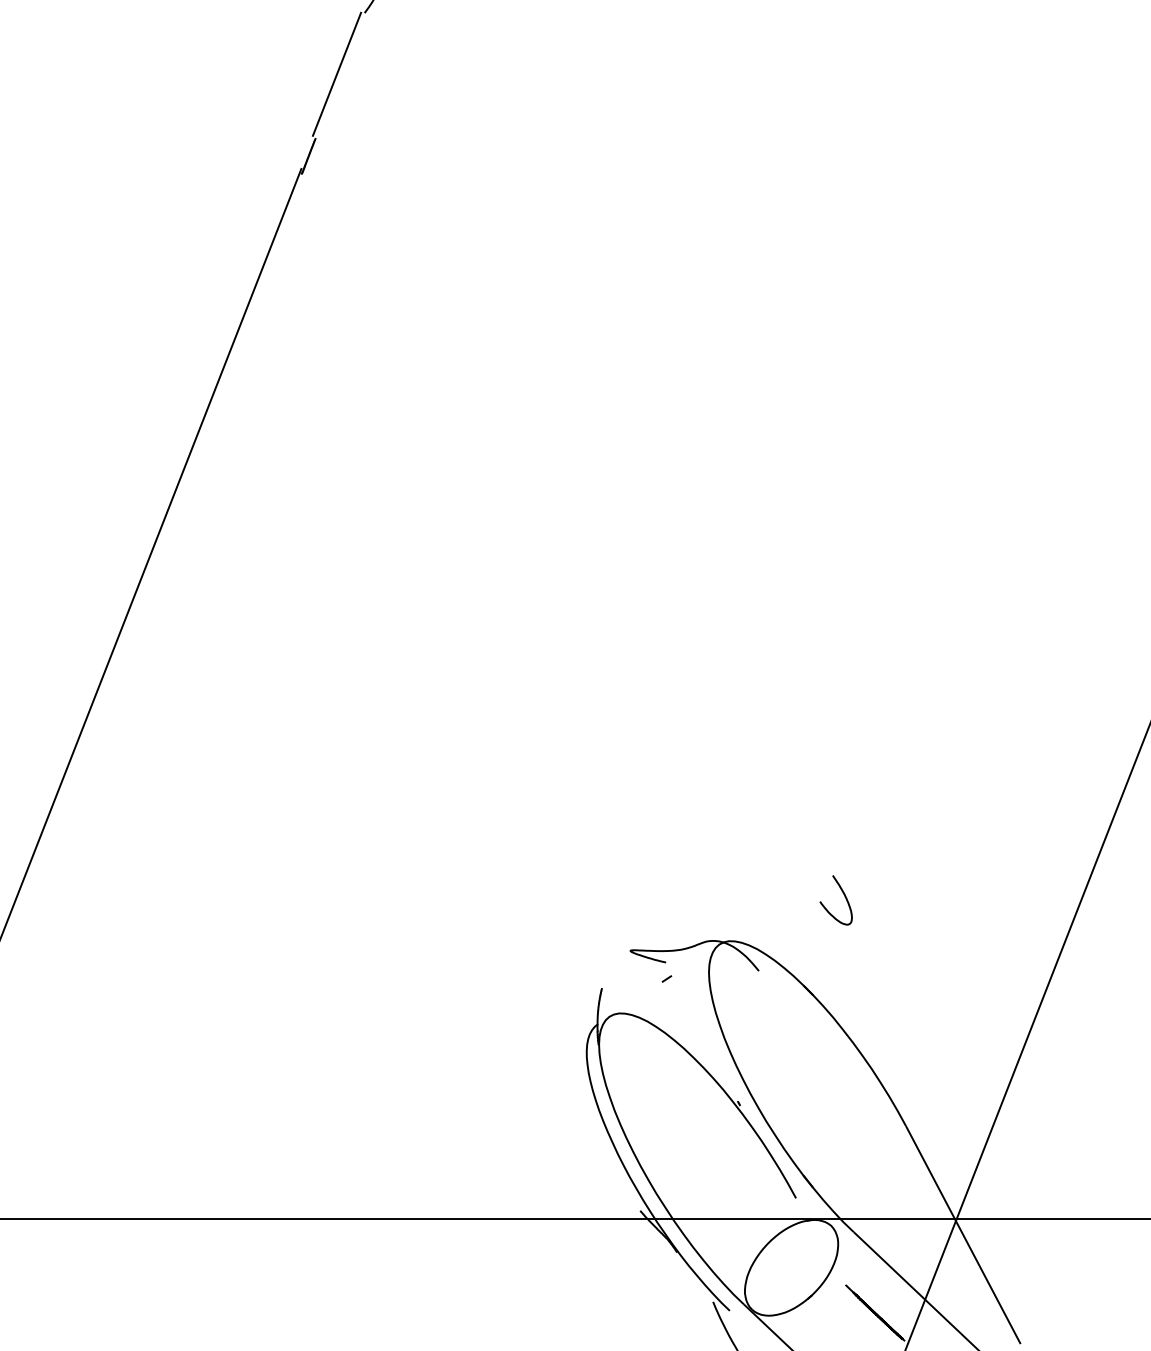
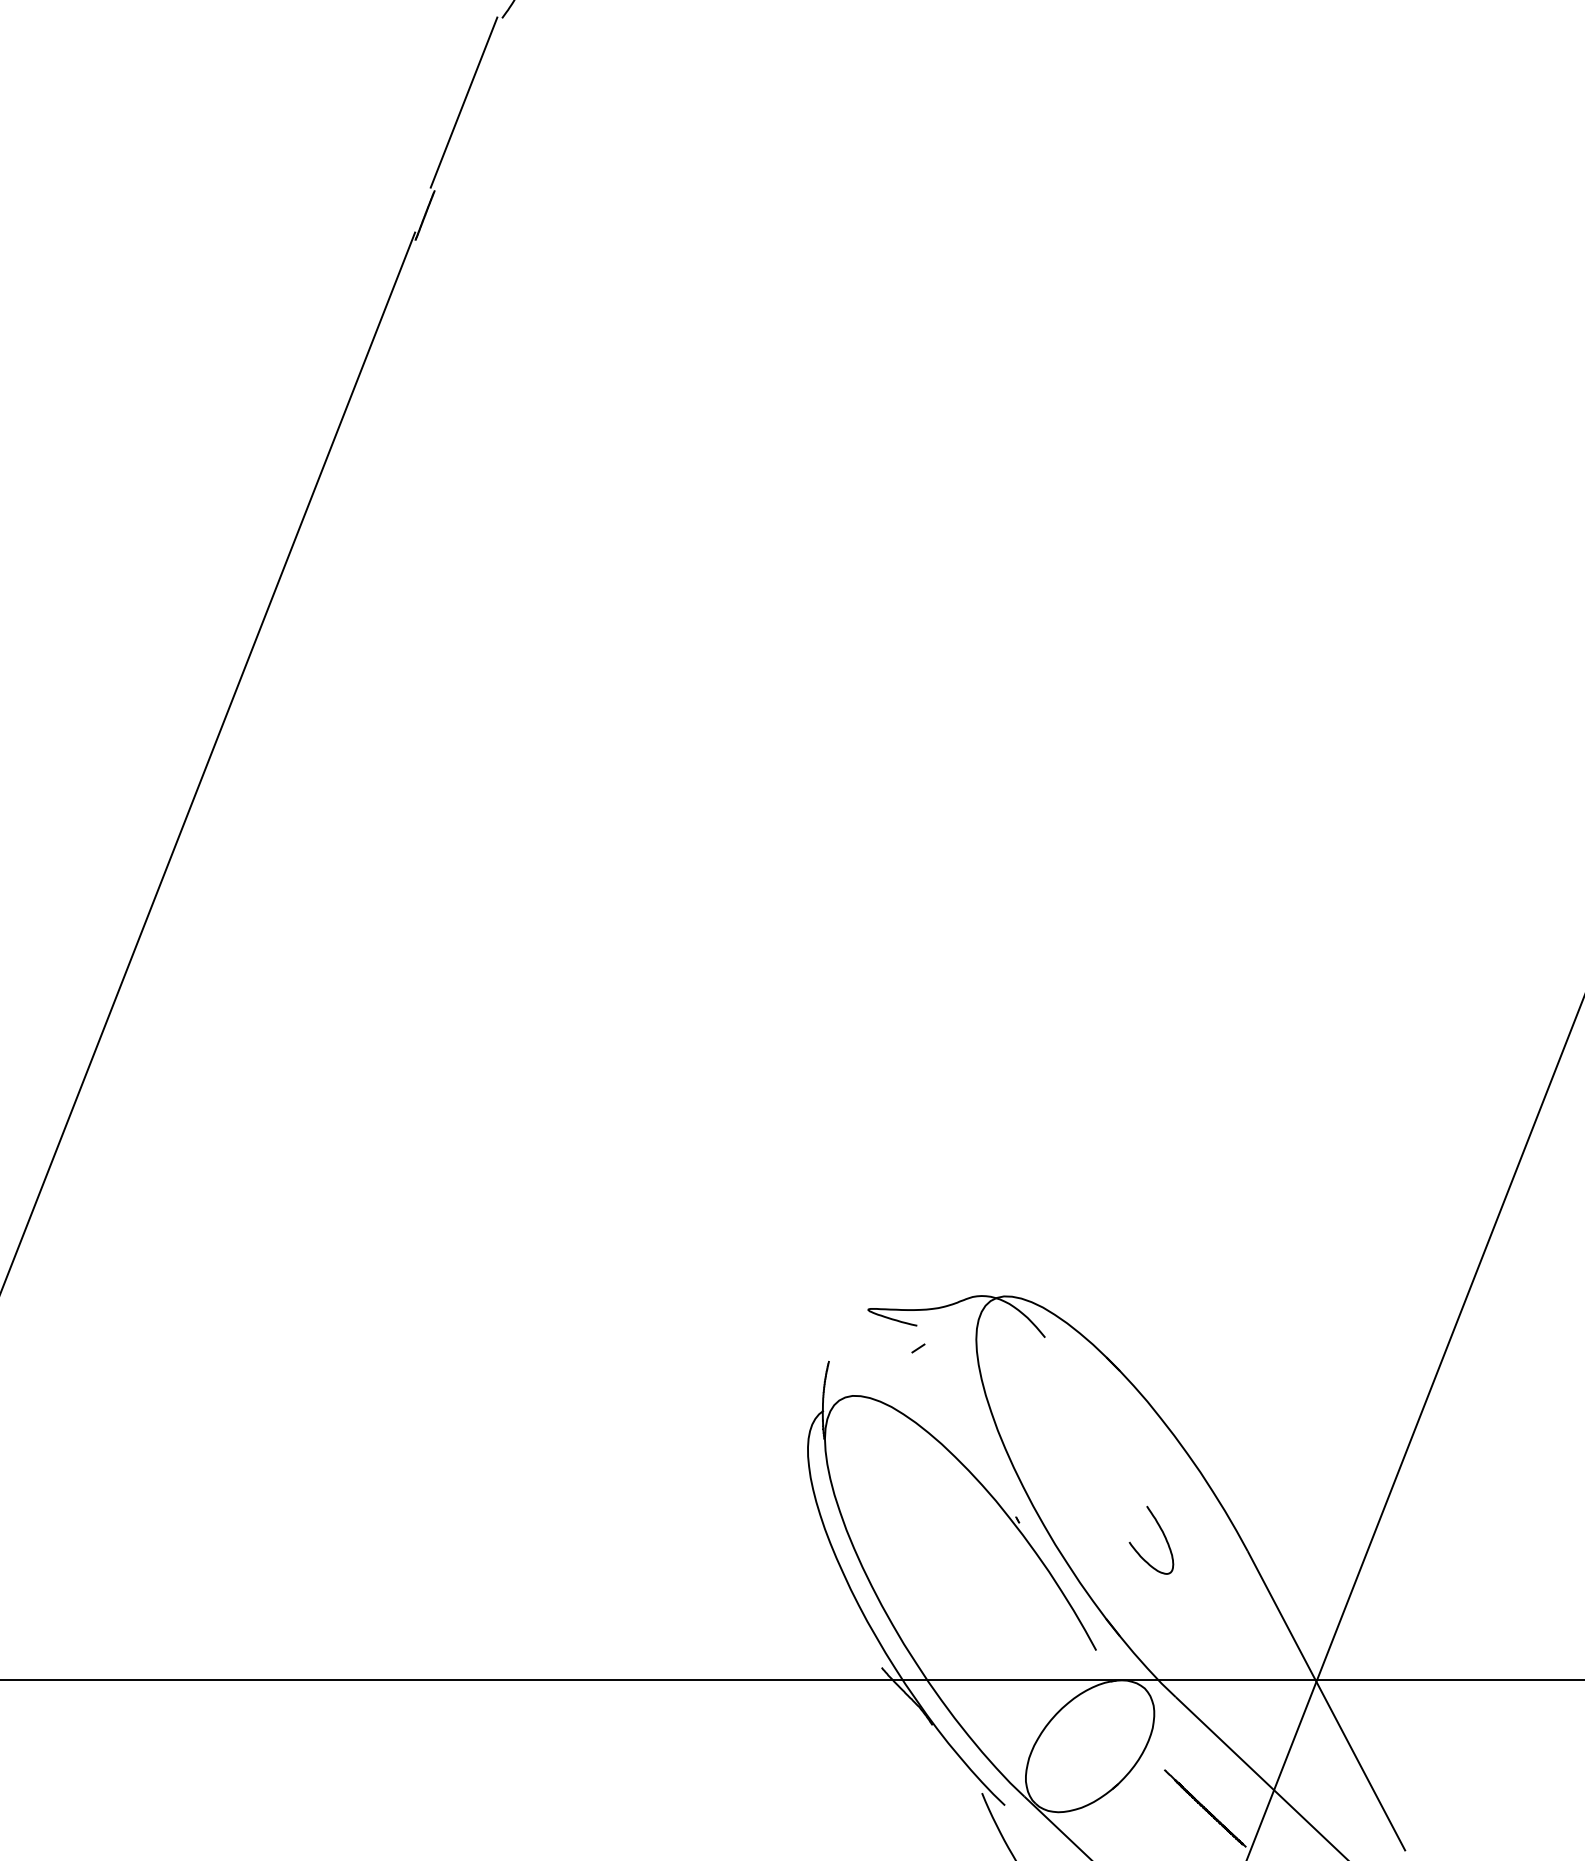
curve: (844, 897) -> (1162, 1536), moved

